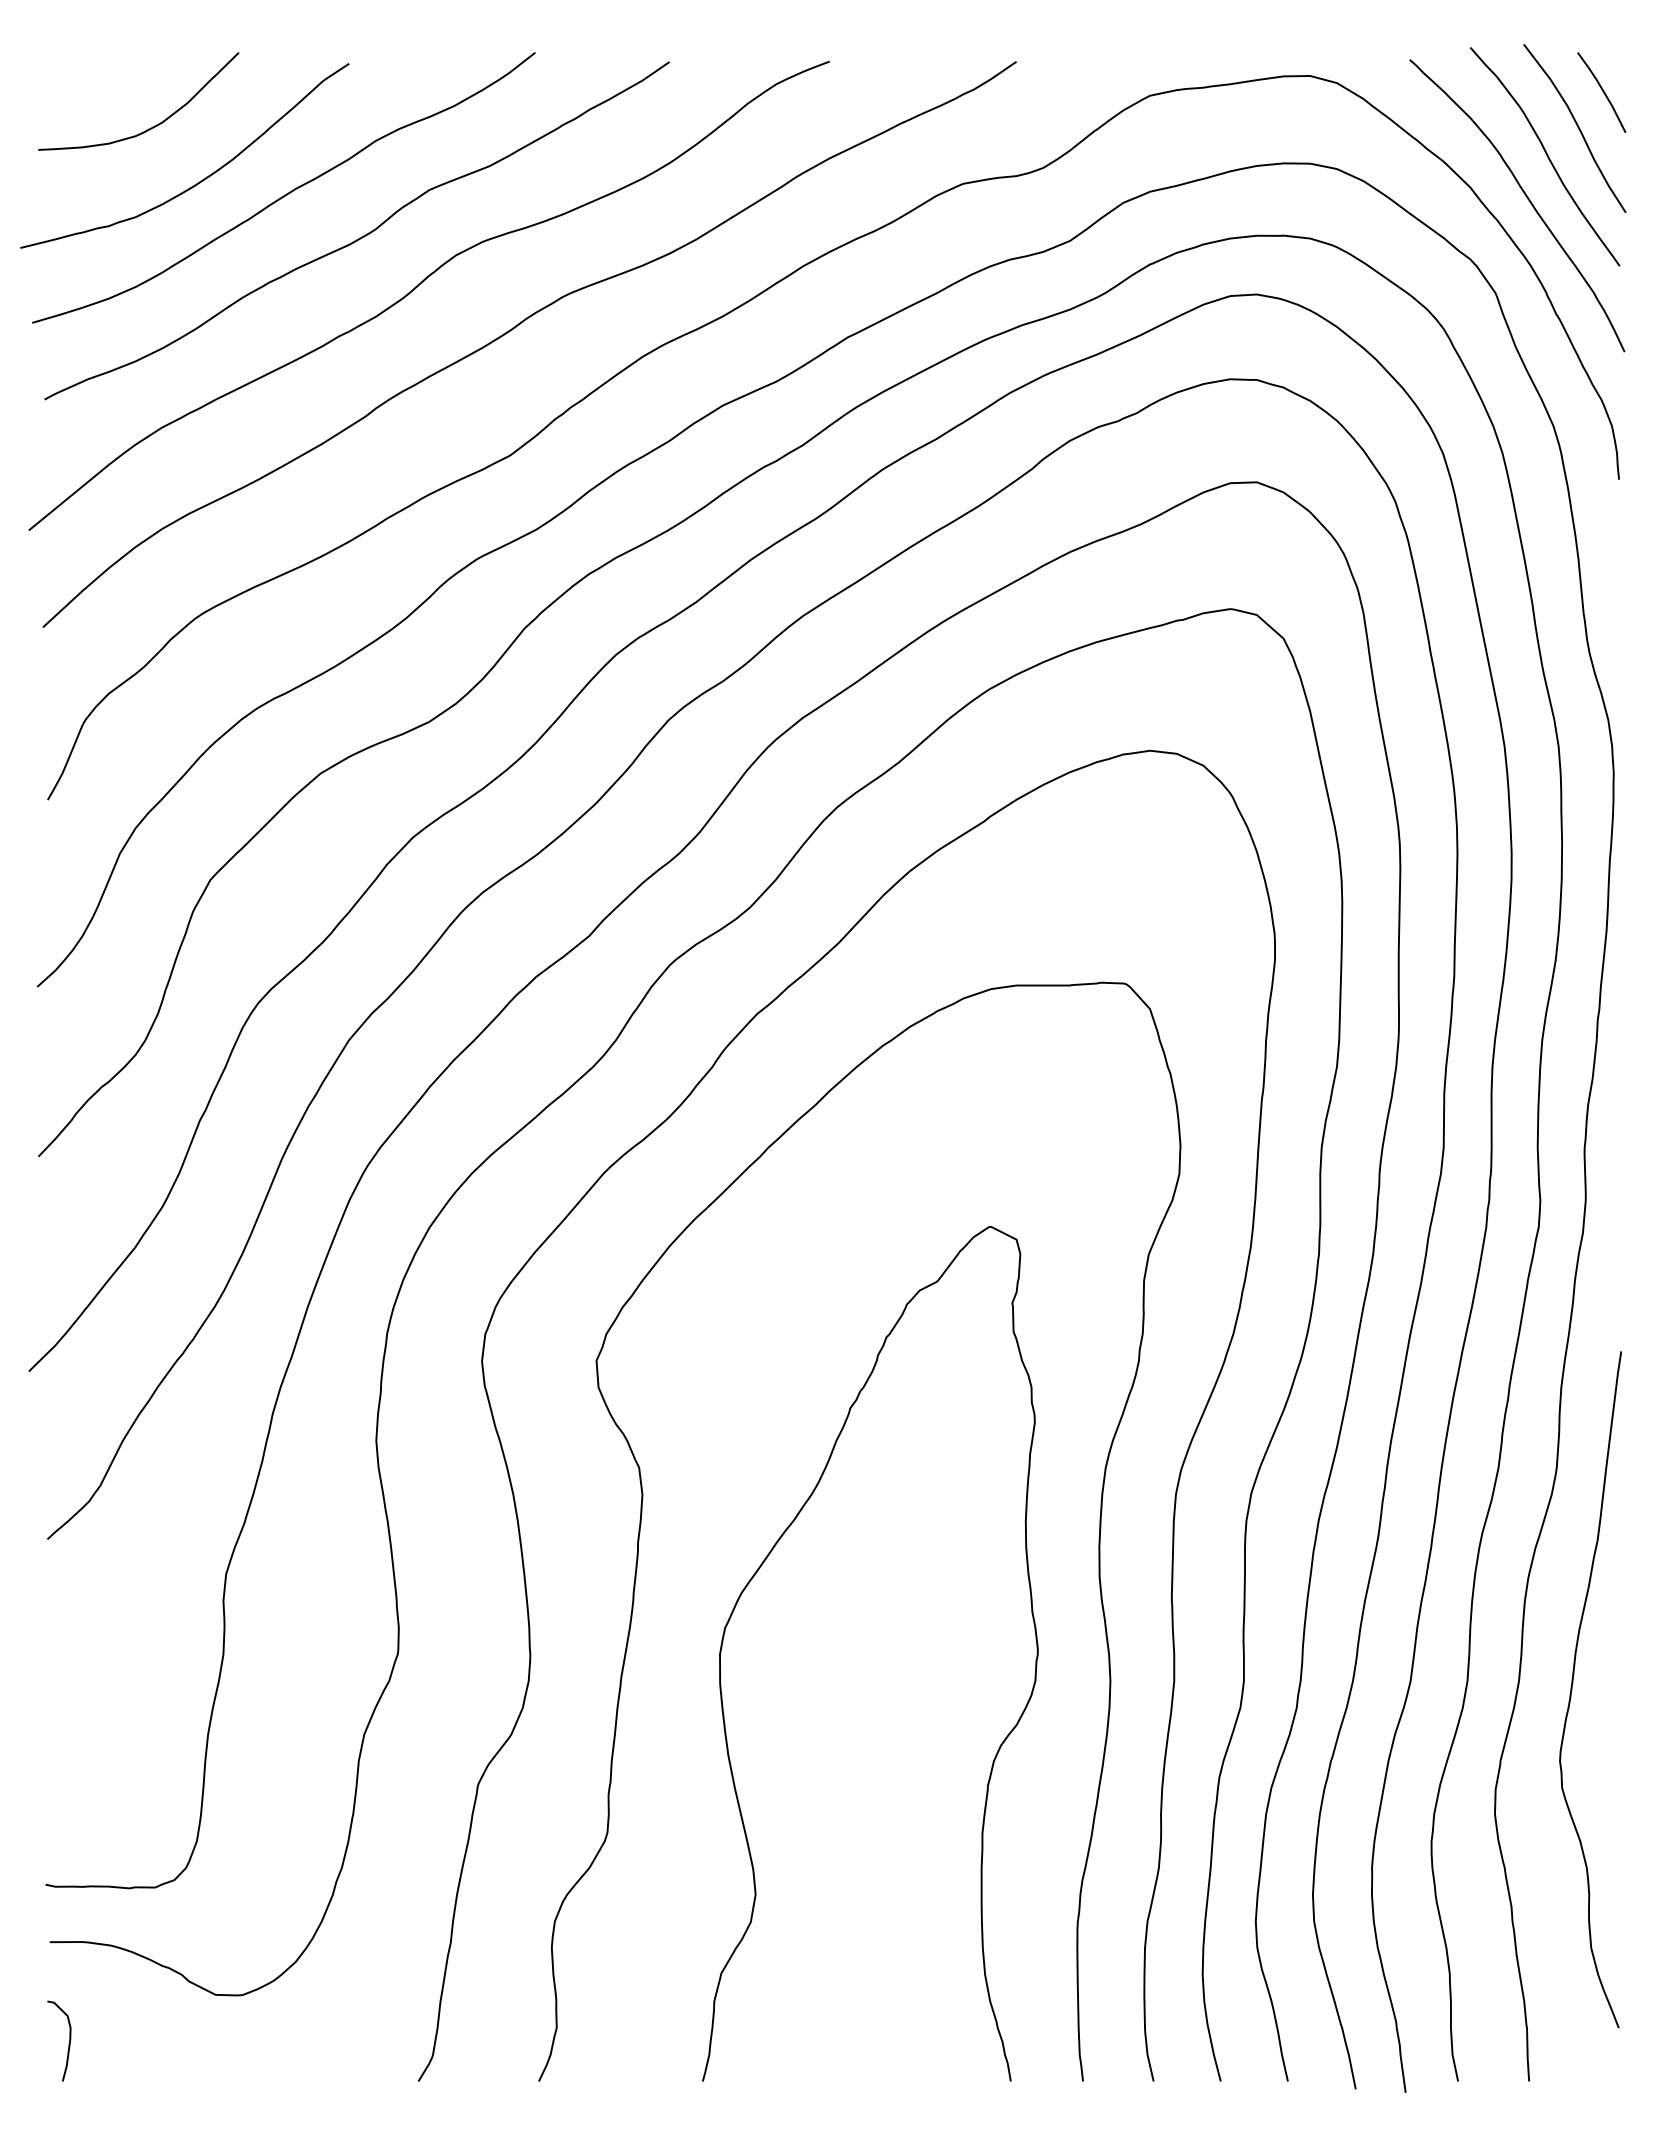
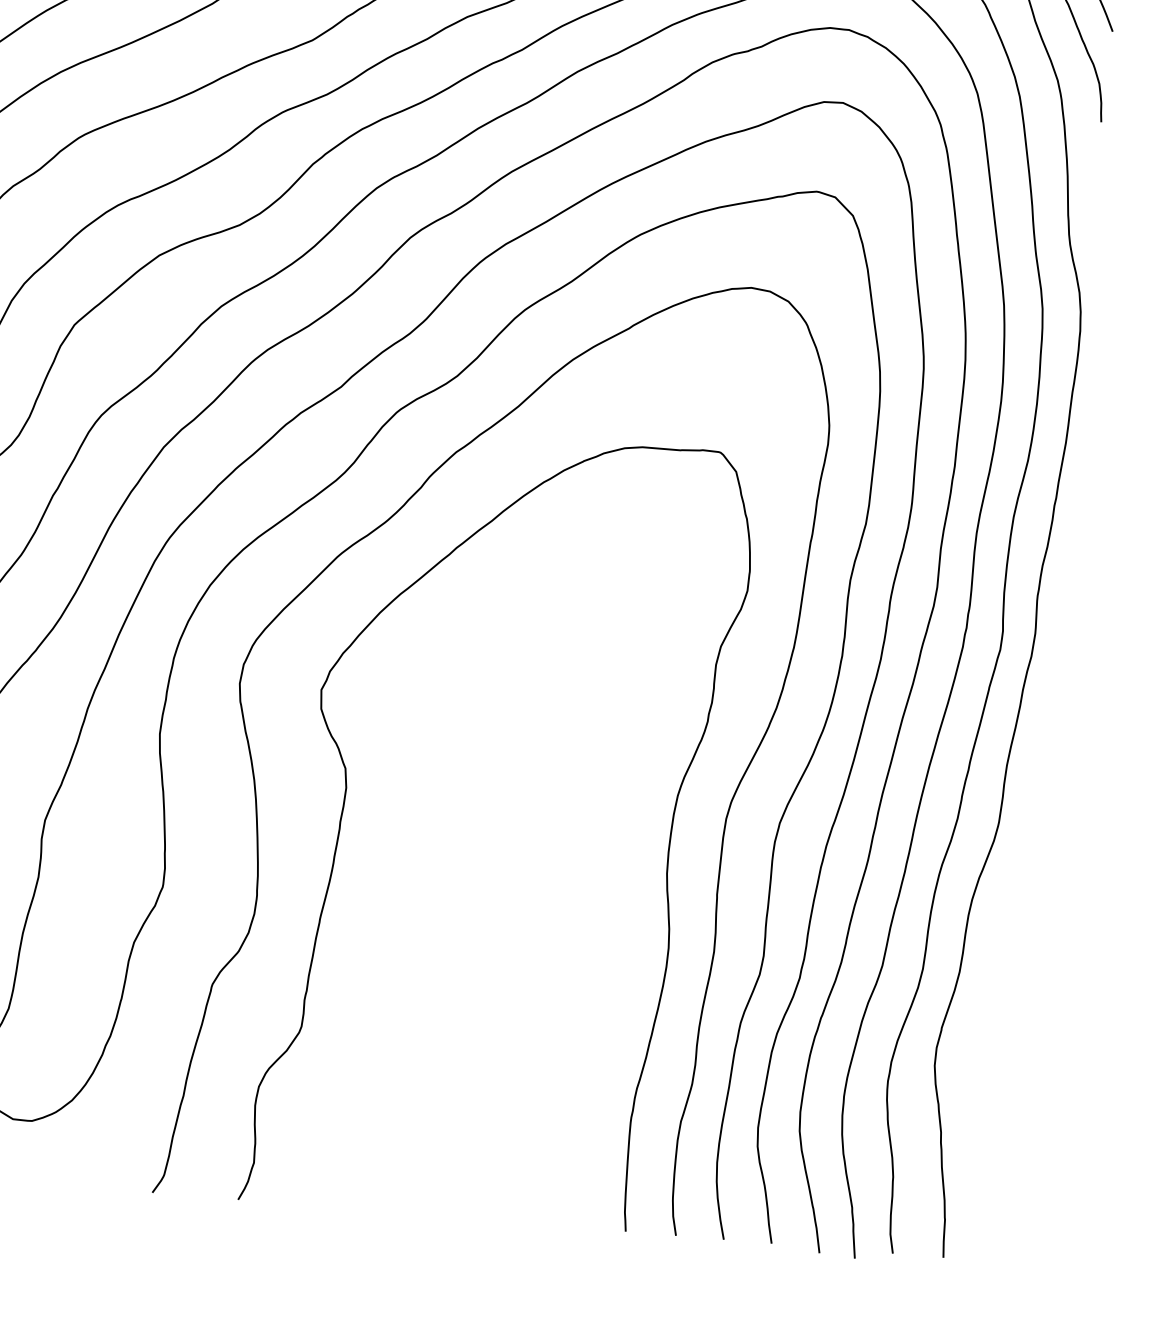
curve: (755, 1575) -> (422, 852), removed
curve: (1572, 1689) -> (997, 981), removed

